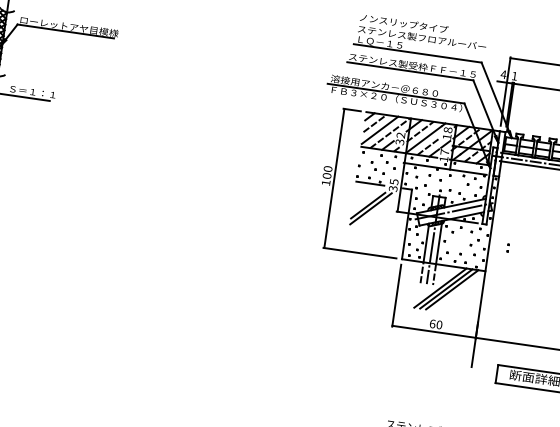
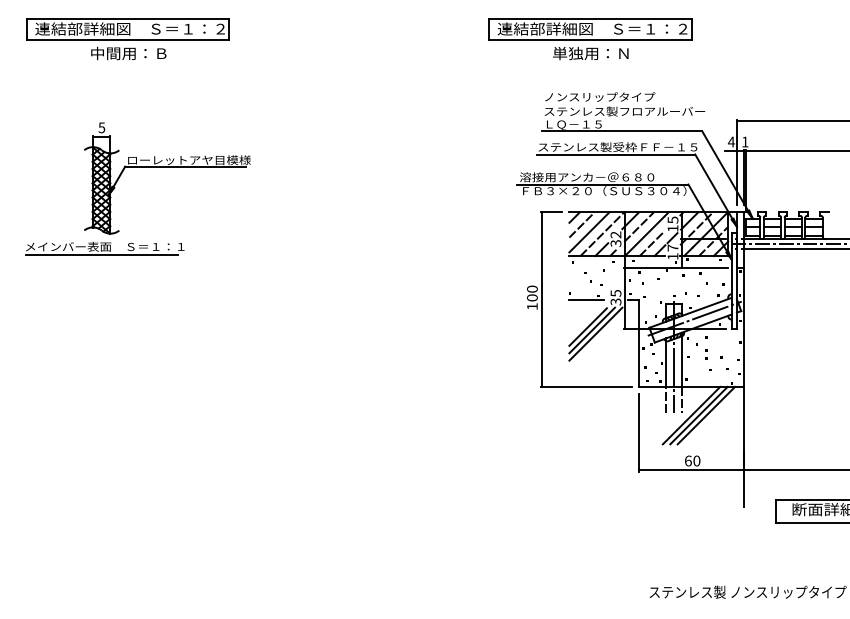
text: (447, 129) -> (672, 219), 18 -> 15
line: (373, 211) -> (595, 333), added
part: (507, 248) -> (706, 354), moved

